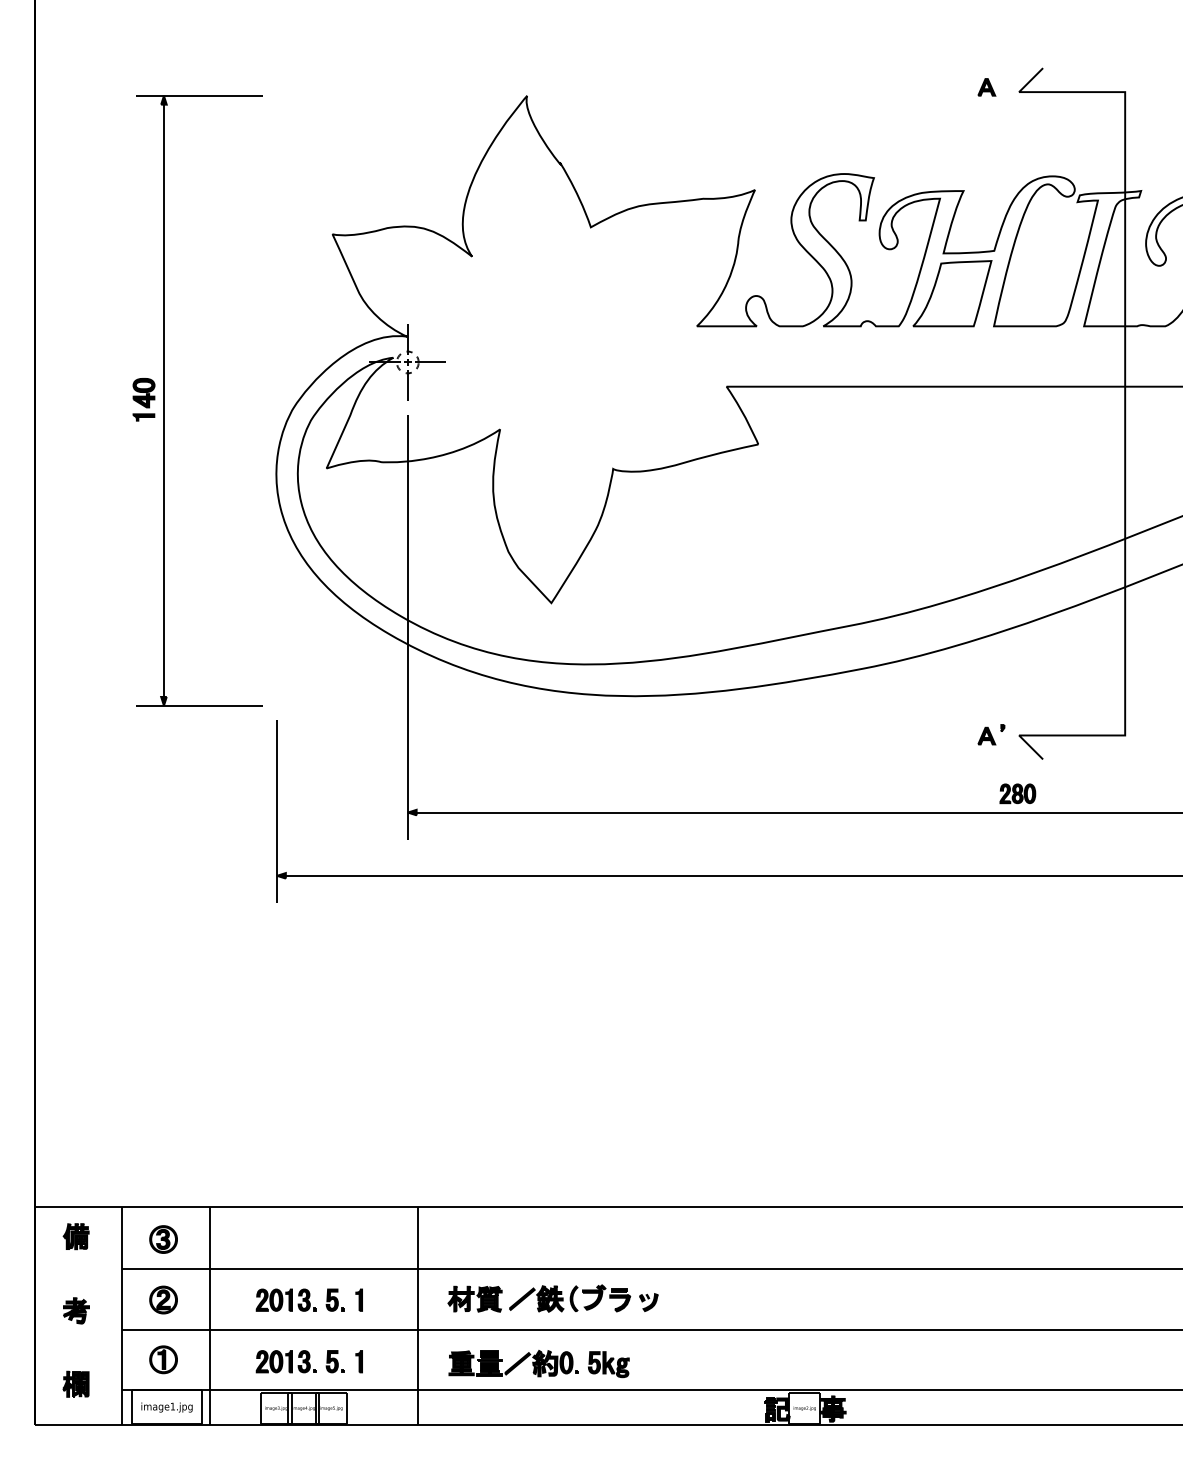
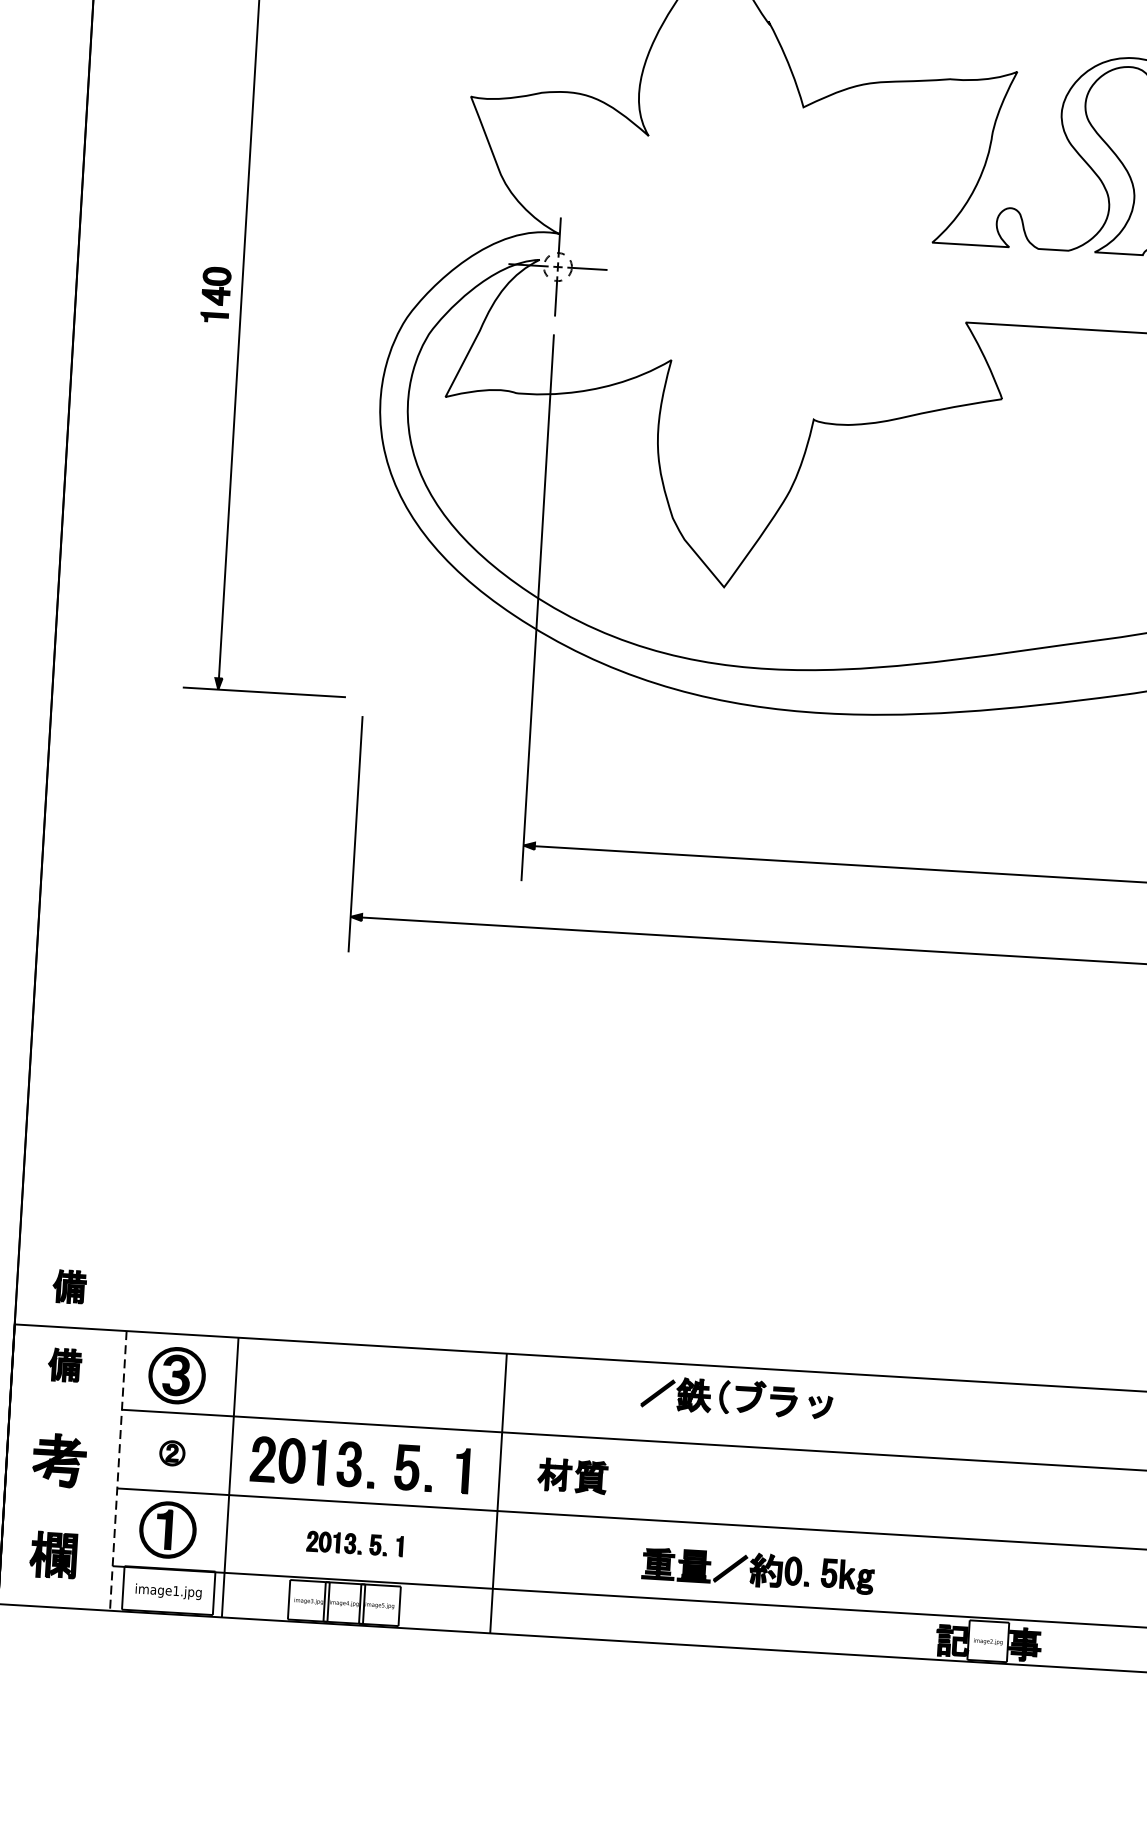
part: (75, 1175) -> (68, 1286), added
part: (163, 1239) -> (176, 1375), size x1.6
part: (583, 1298) -> (736, 1397), moved
part: (163, 1299) -> (172, 1452), size x0.7
part: (308, 1299) -> (358, 1463), size x1.6
part: (76, 1310) -> (59, 1460), size x1.6
line: (122, 1316) -> (118, 1471), solid -> dashed
part: (163, 1359) -> (167, 1529), size x1.6
part: (308, 1361) -> (353, 1543), size x0.7
part: (538, 1364) -> (757, 1571), moved
part: (75, 1383) -> (52, 1553), size x1.4

